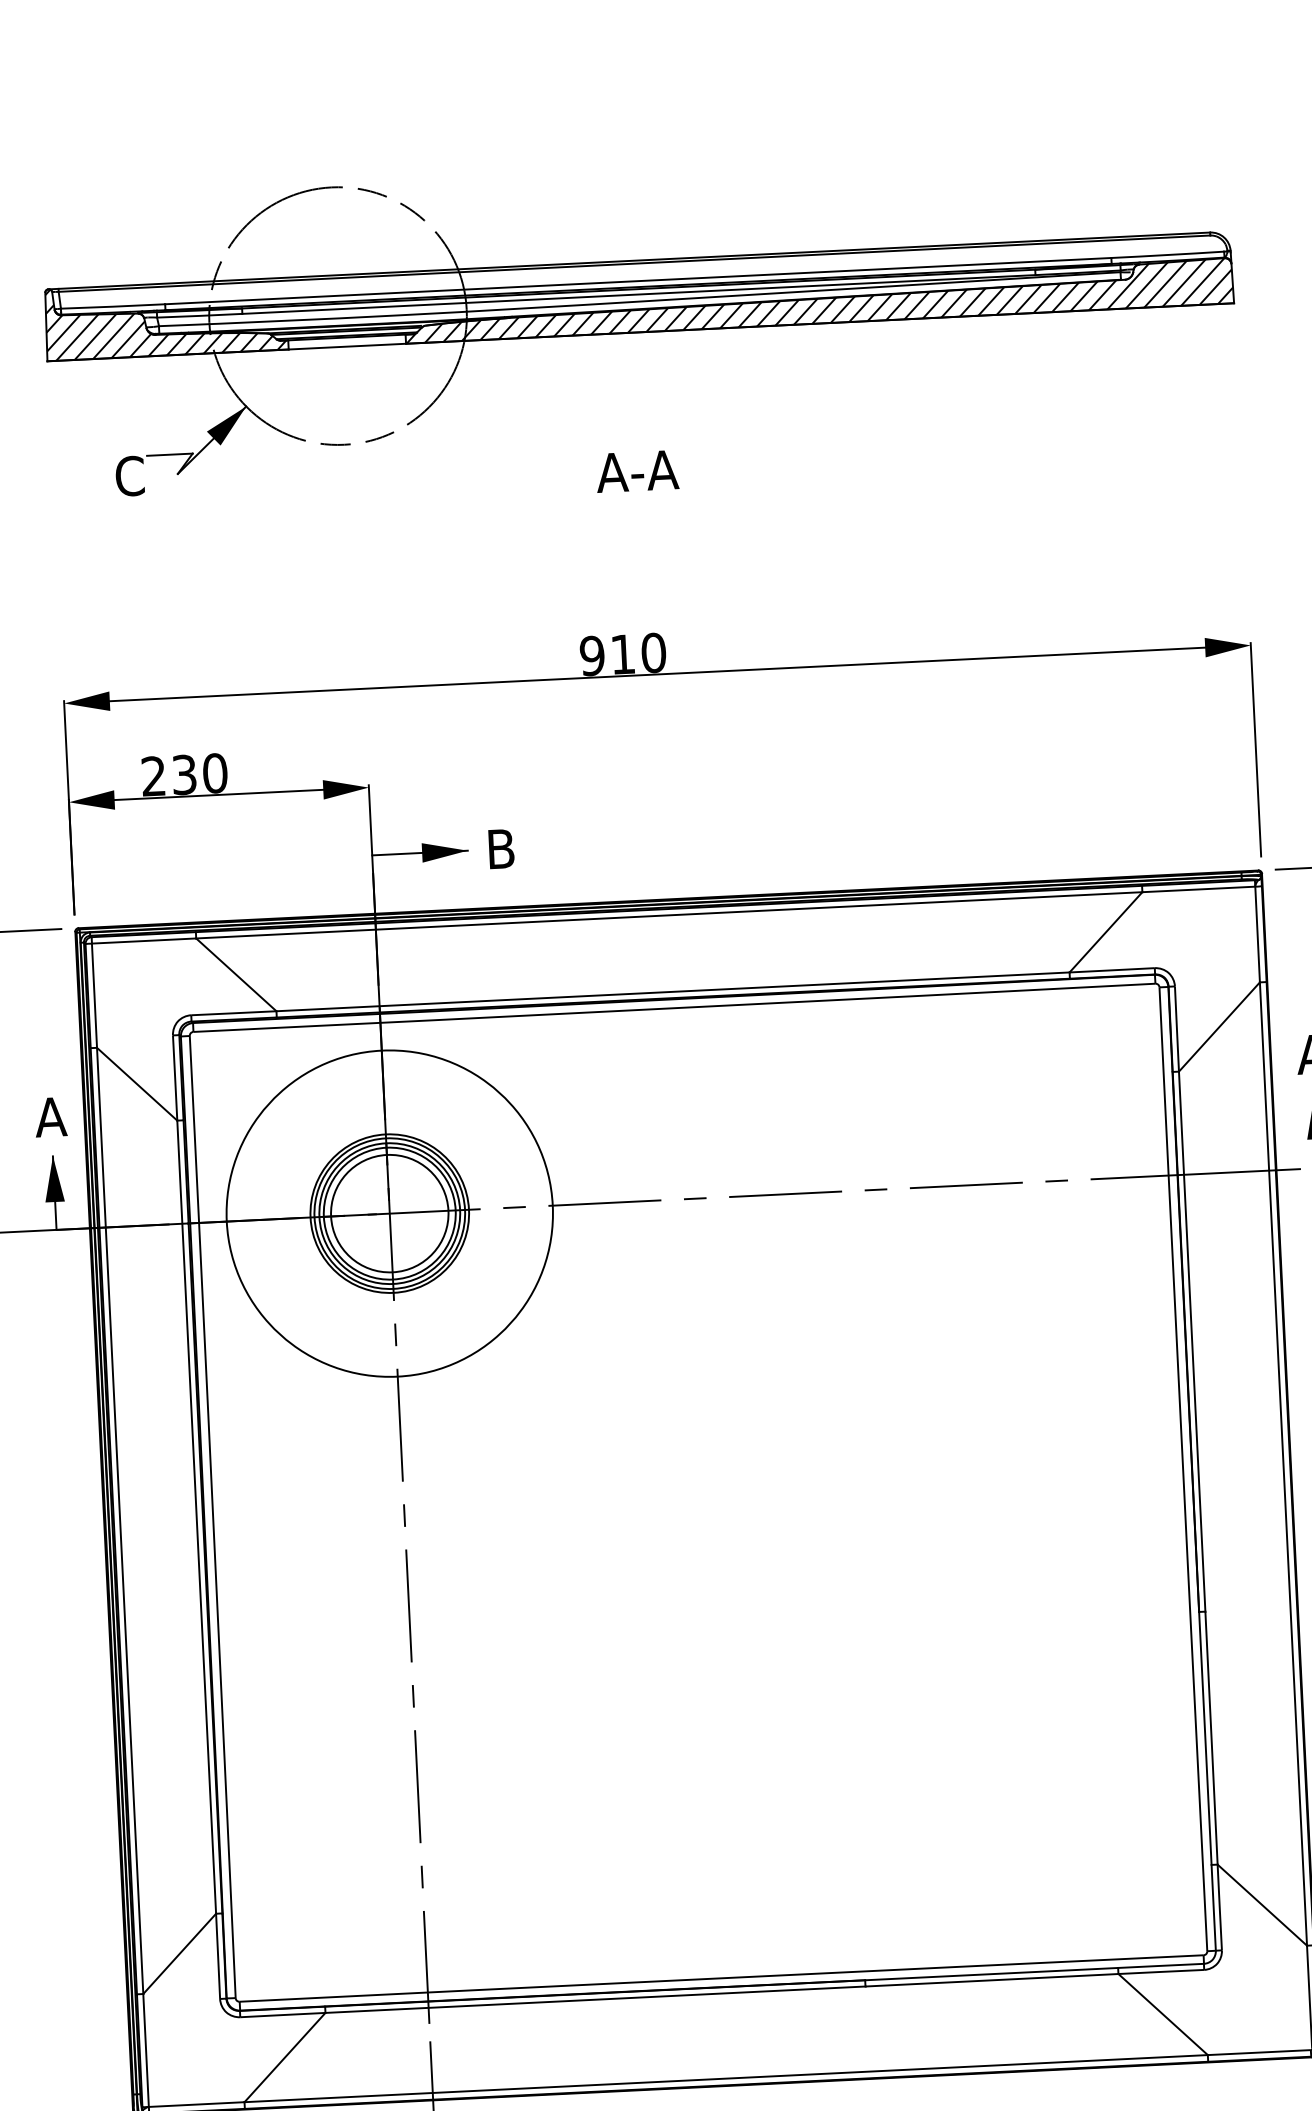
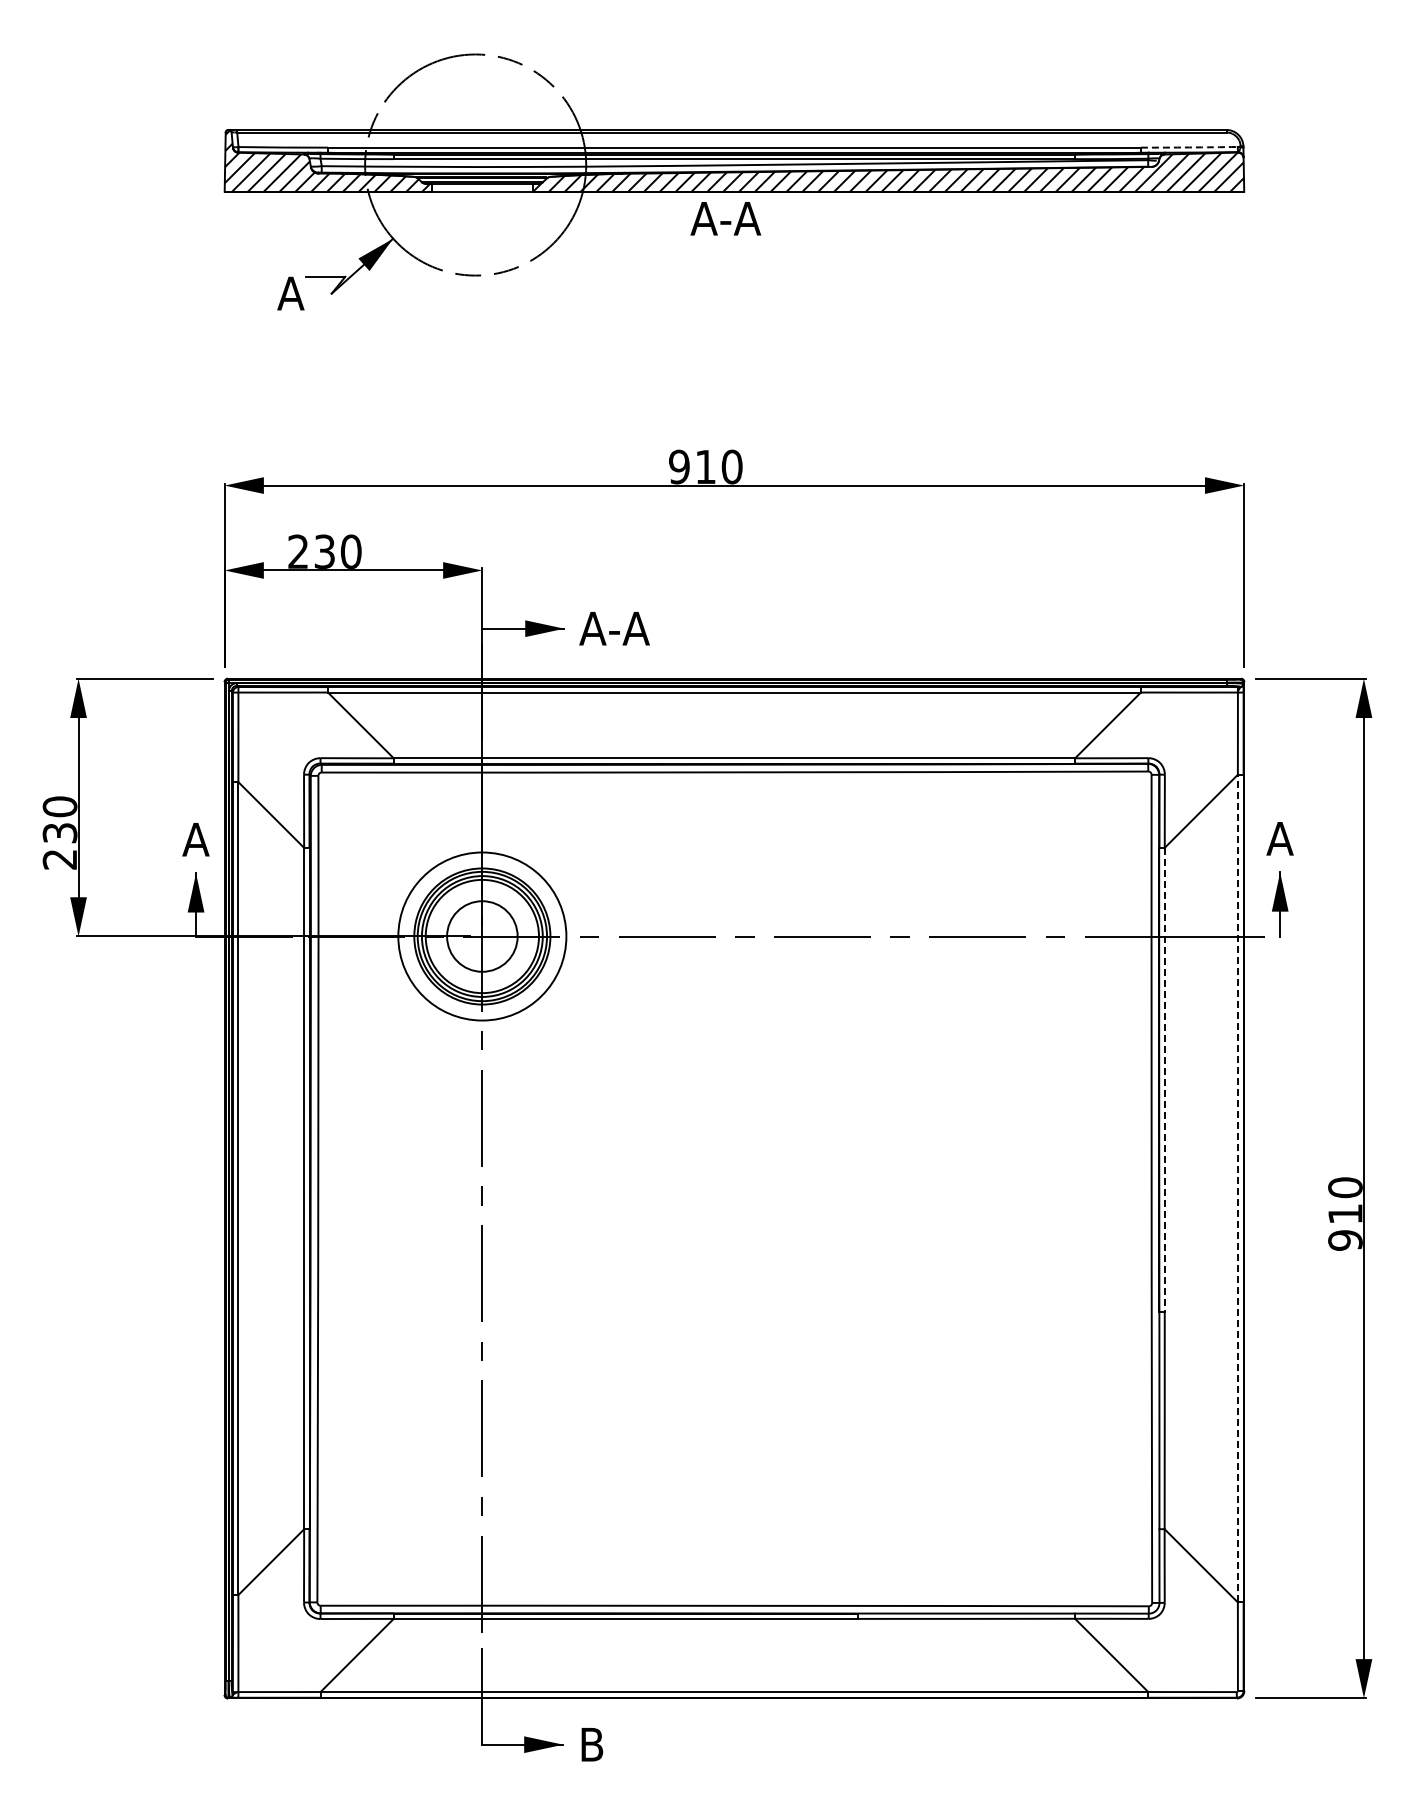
arc: (1167, 255) -> (1189, 147), solid -> dashed
text: (637, 471) -> (725, 218), moved
text: (129, 476) -> (290, 293), C -> A
text: (526, 847) -> (614, 628), B -> A-A
circle: (388, 1213) -> (481, 936), size x0.7
circle: (389, 1213) -> (482, 936), size x0.6
line: (1191, 1341) -> (1164, 1079), solid -> dashed
line: (1283, 1463) -> (1237, 1188), solid -> dashed

